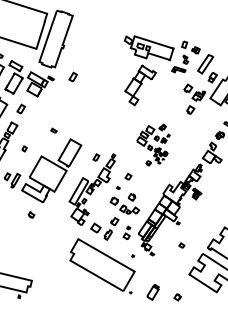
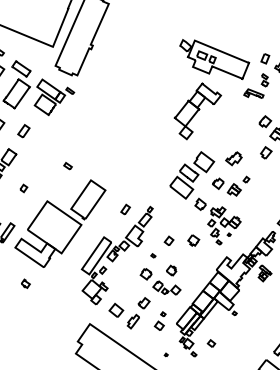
part: (73, 76) -> (102, 90), removed
part: (153, 144) -> (208, 197), size x1.67
part: (181, 245) -> (210, 343), moved

